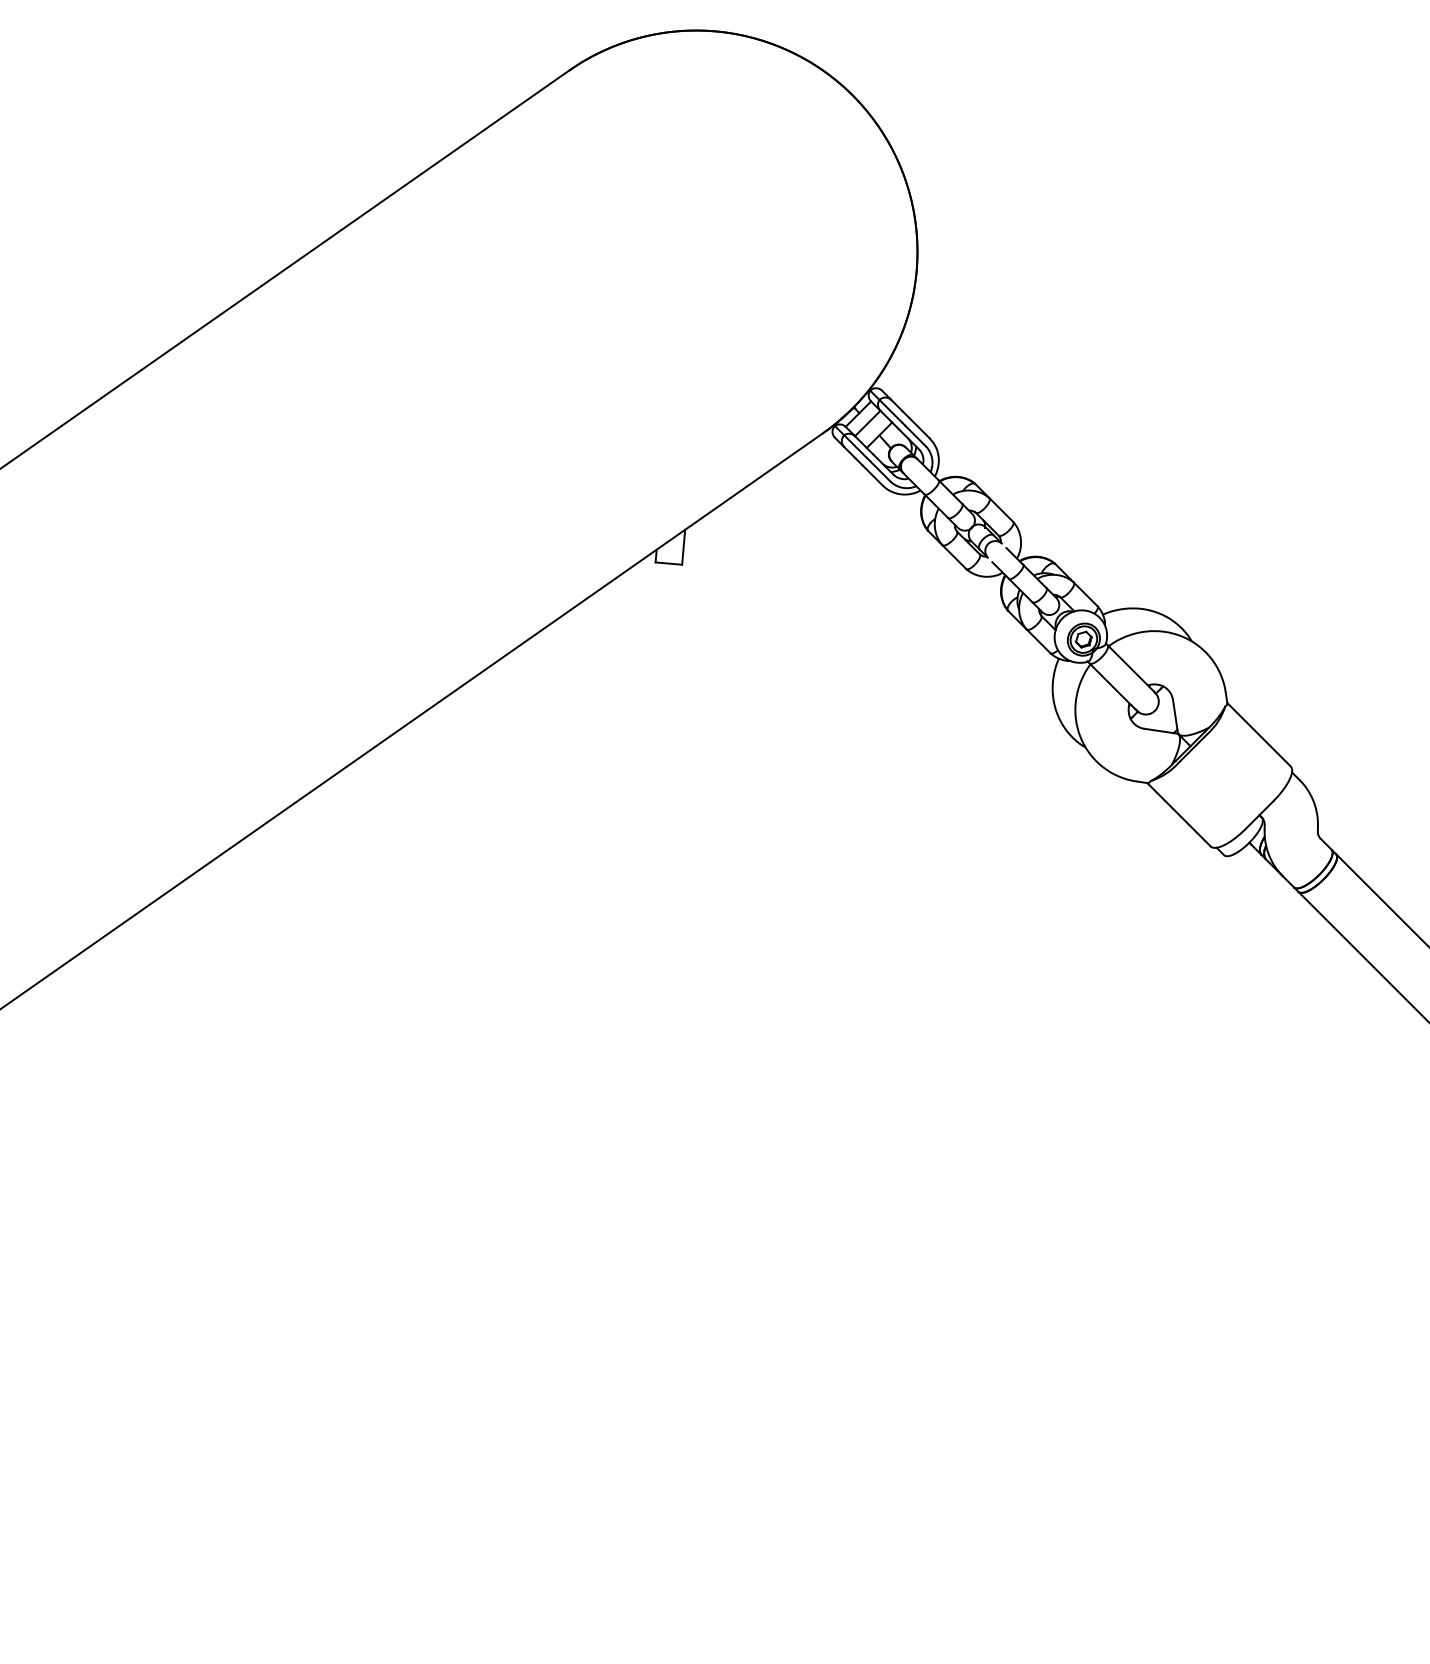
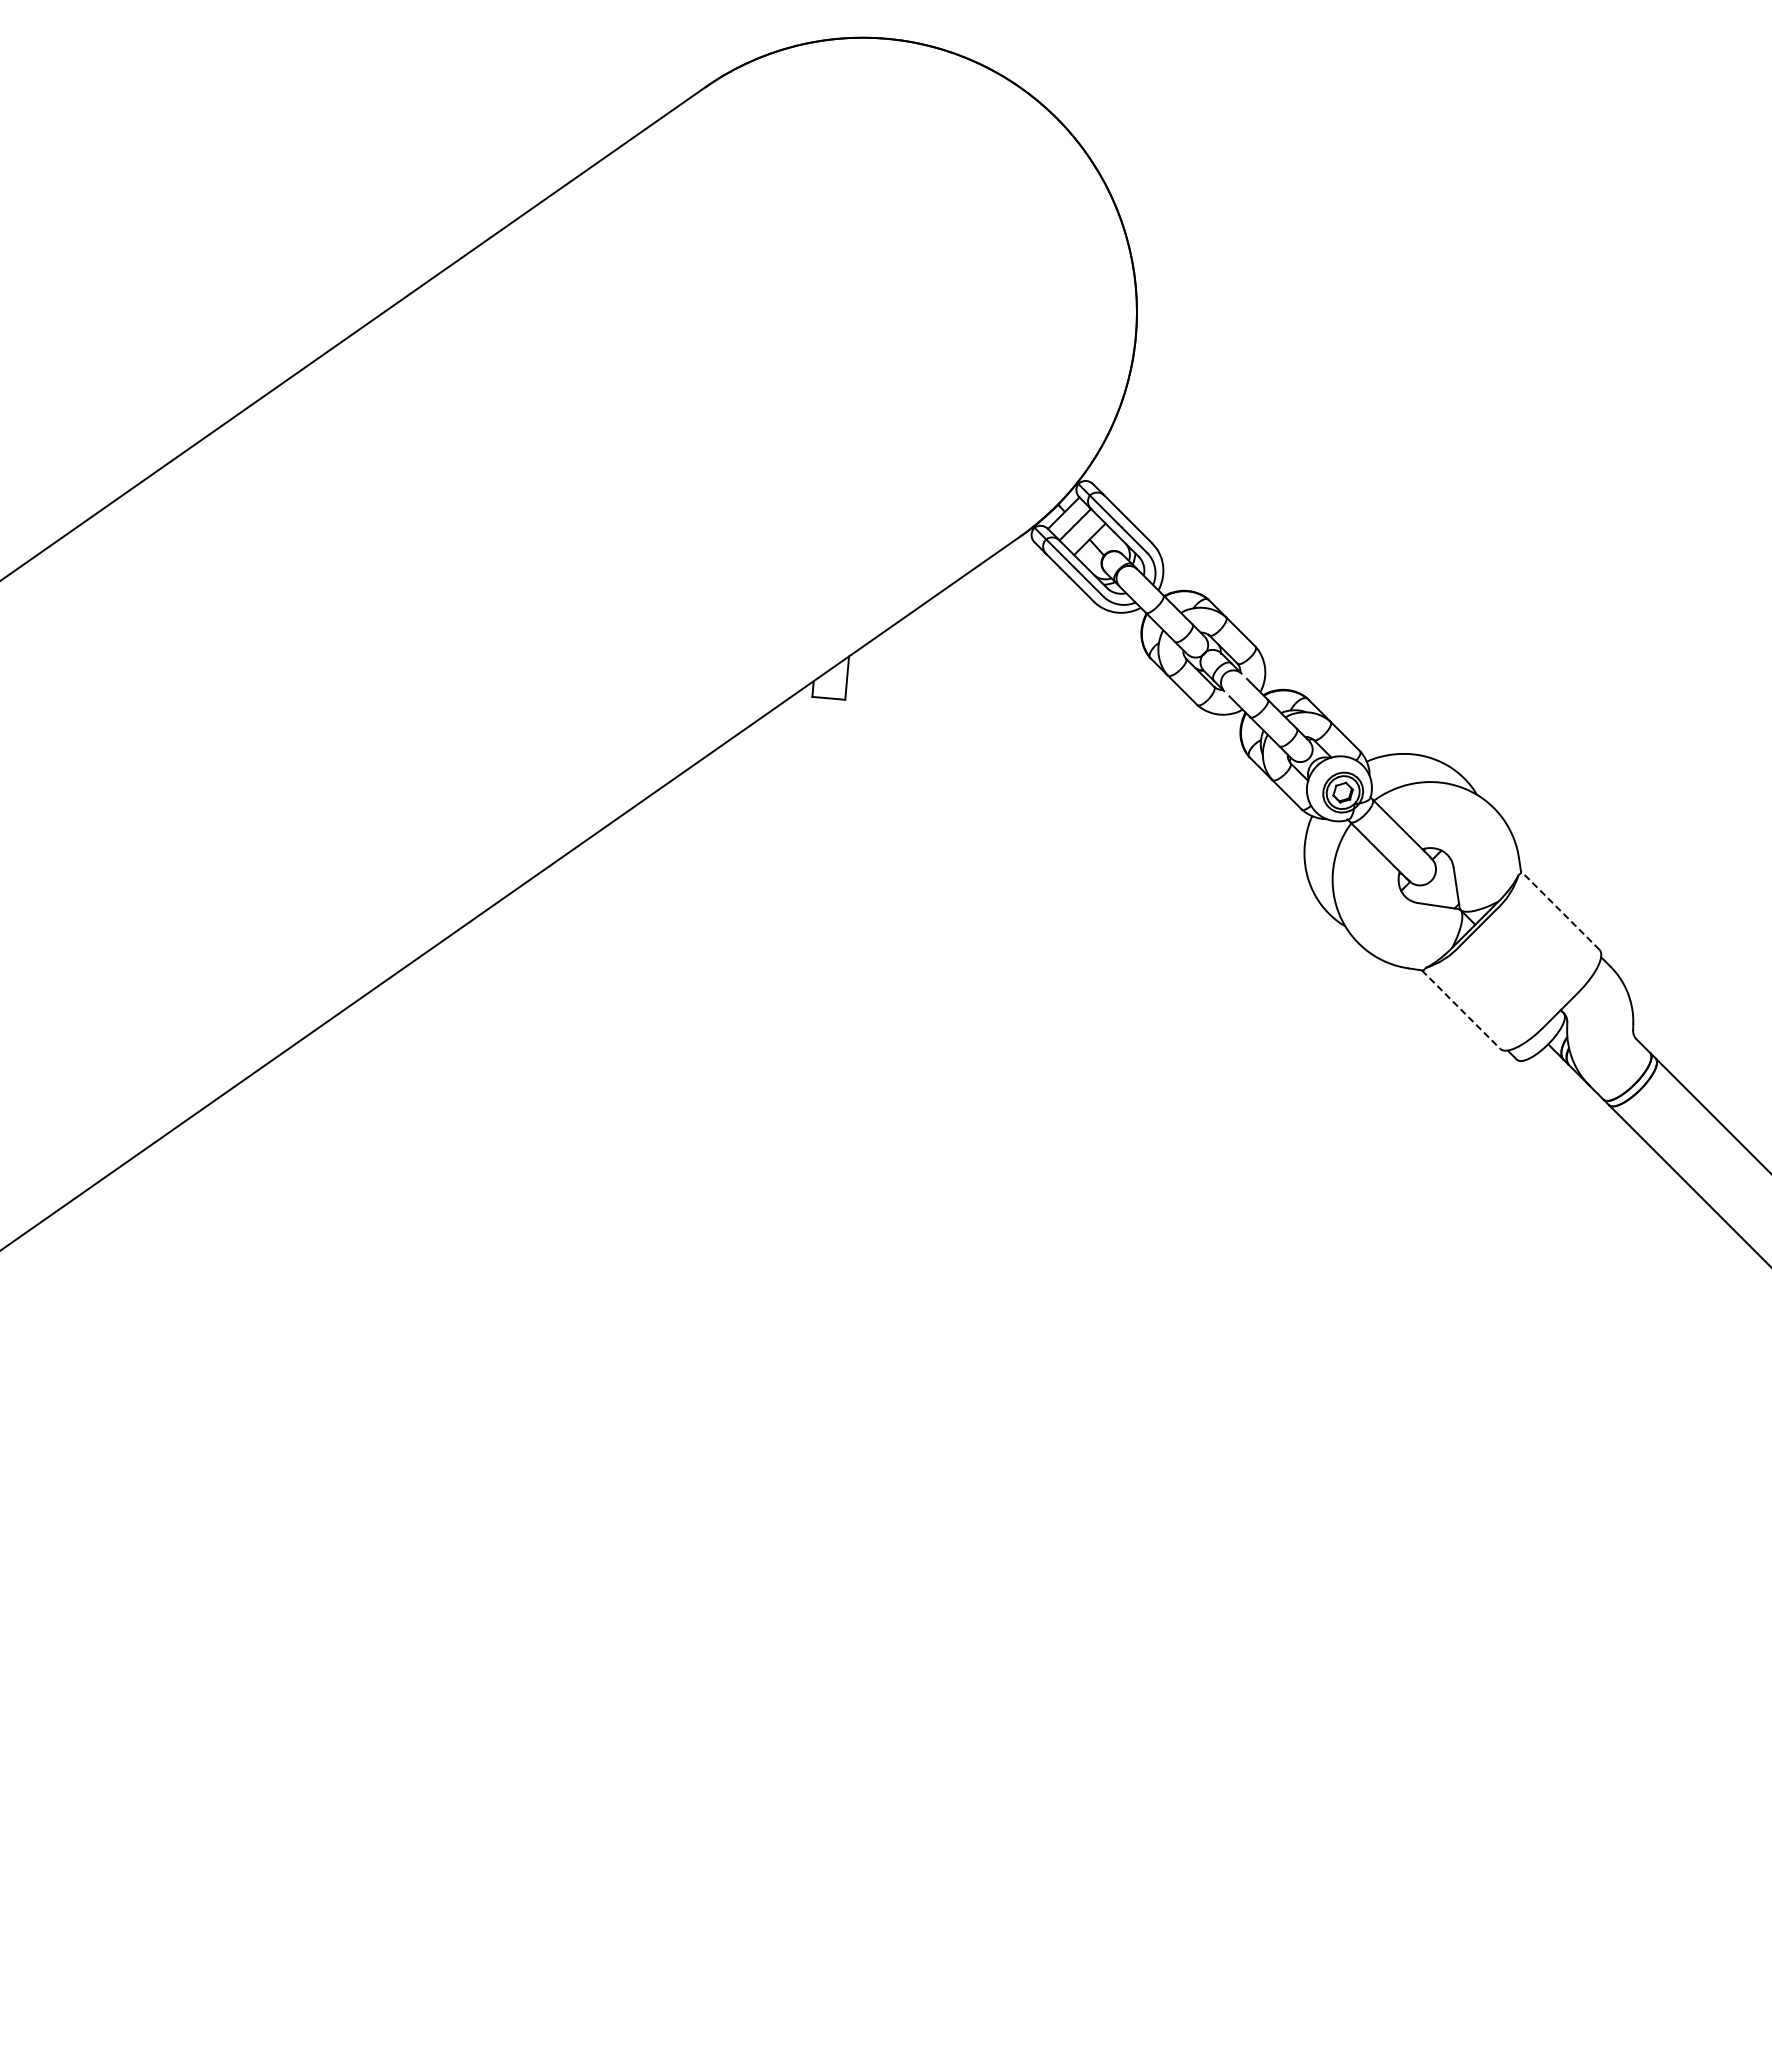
line: (1259, 734) -> (1560, 910), solid -> dashed
line: (1179, 814) -> (1461, 1009), solid -> dashed

